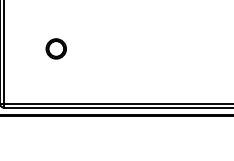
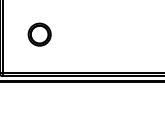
part: (55, 48) -> (39, 34), size x1.6

